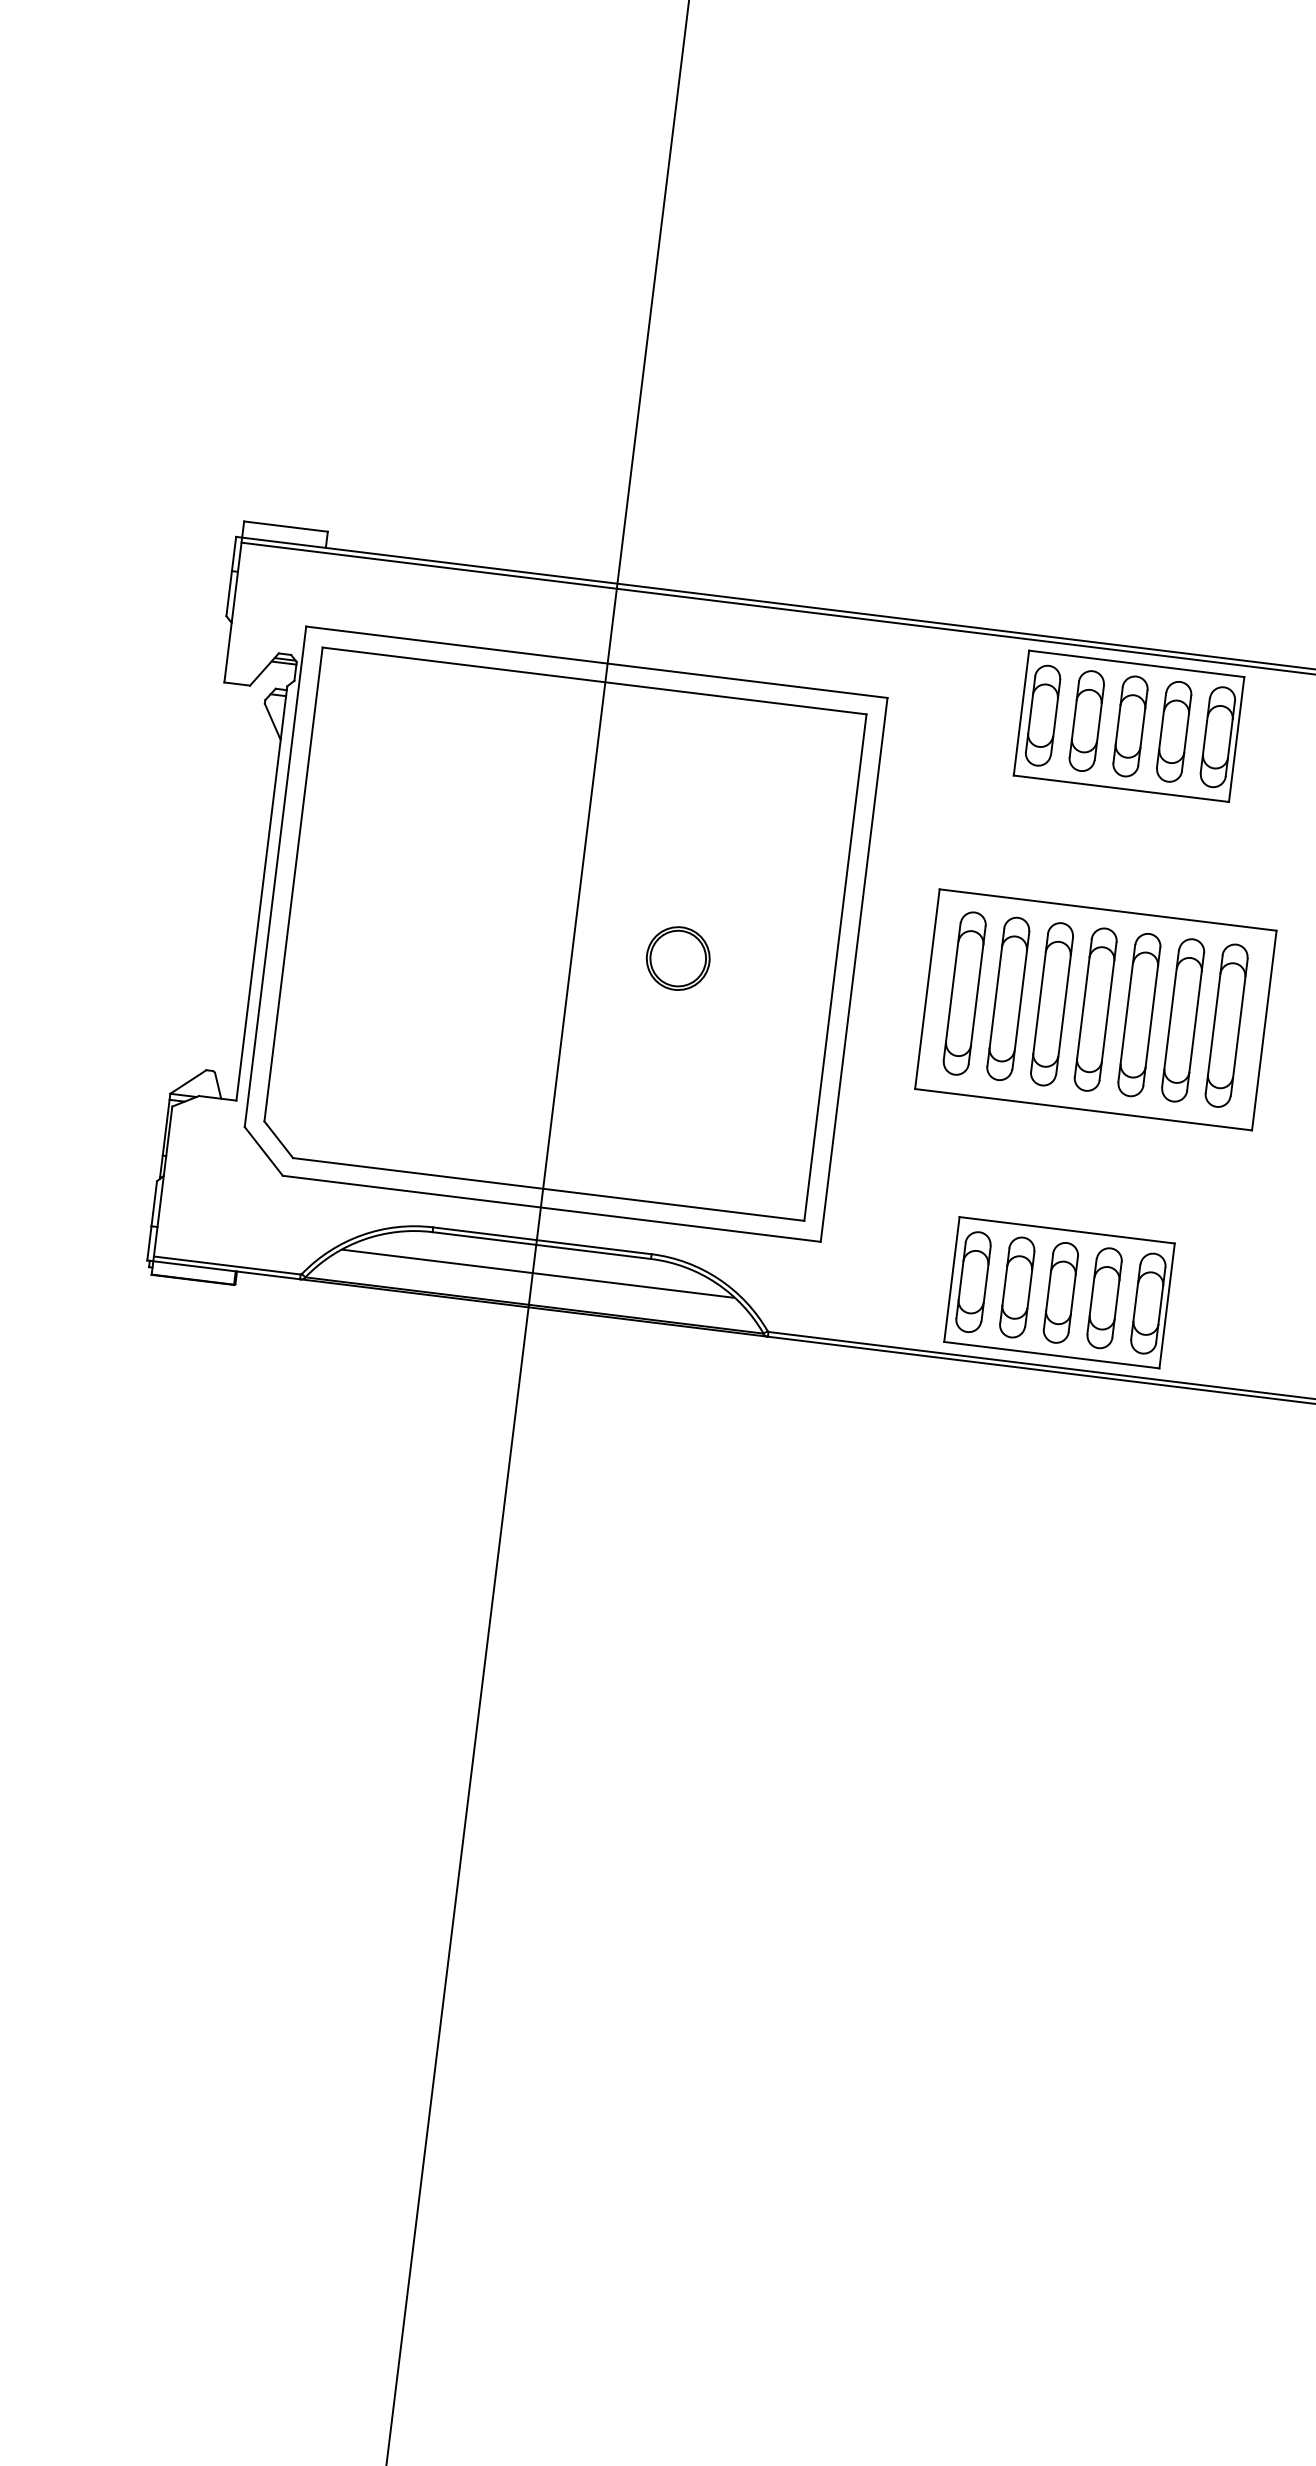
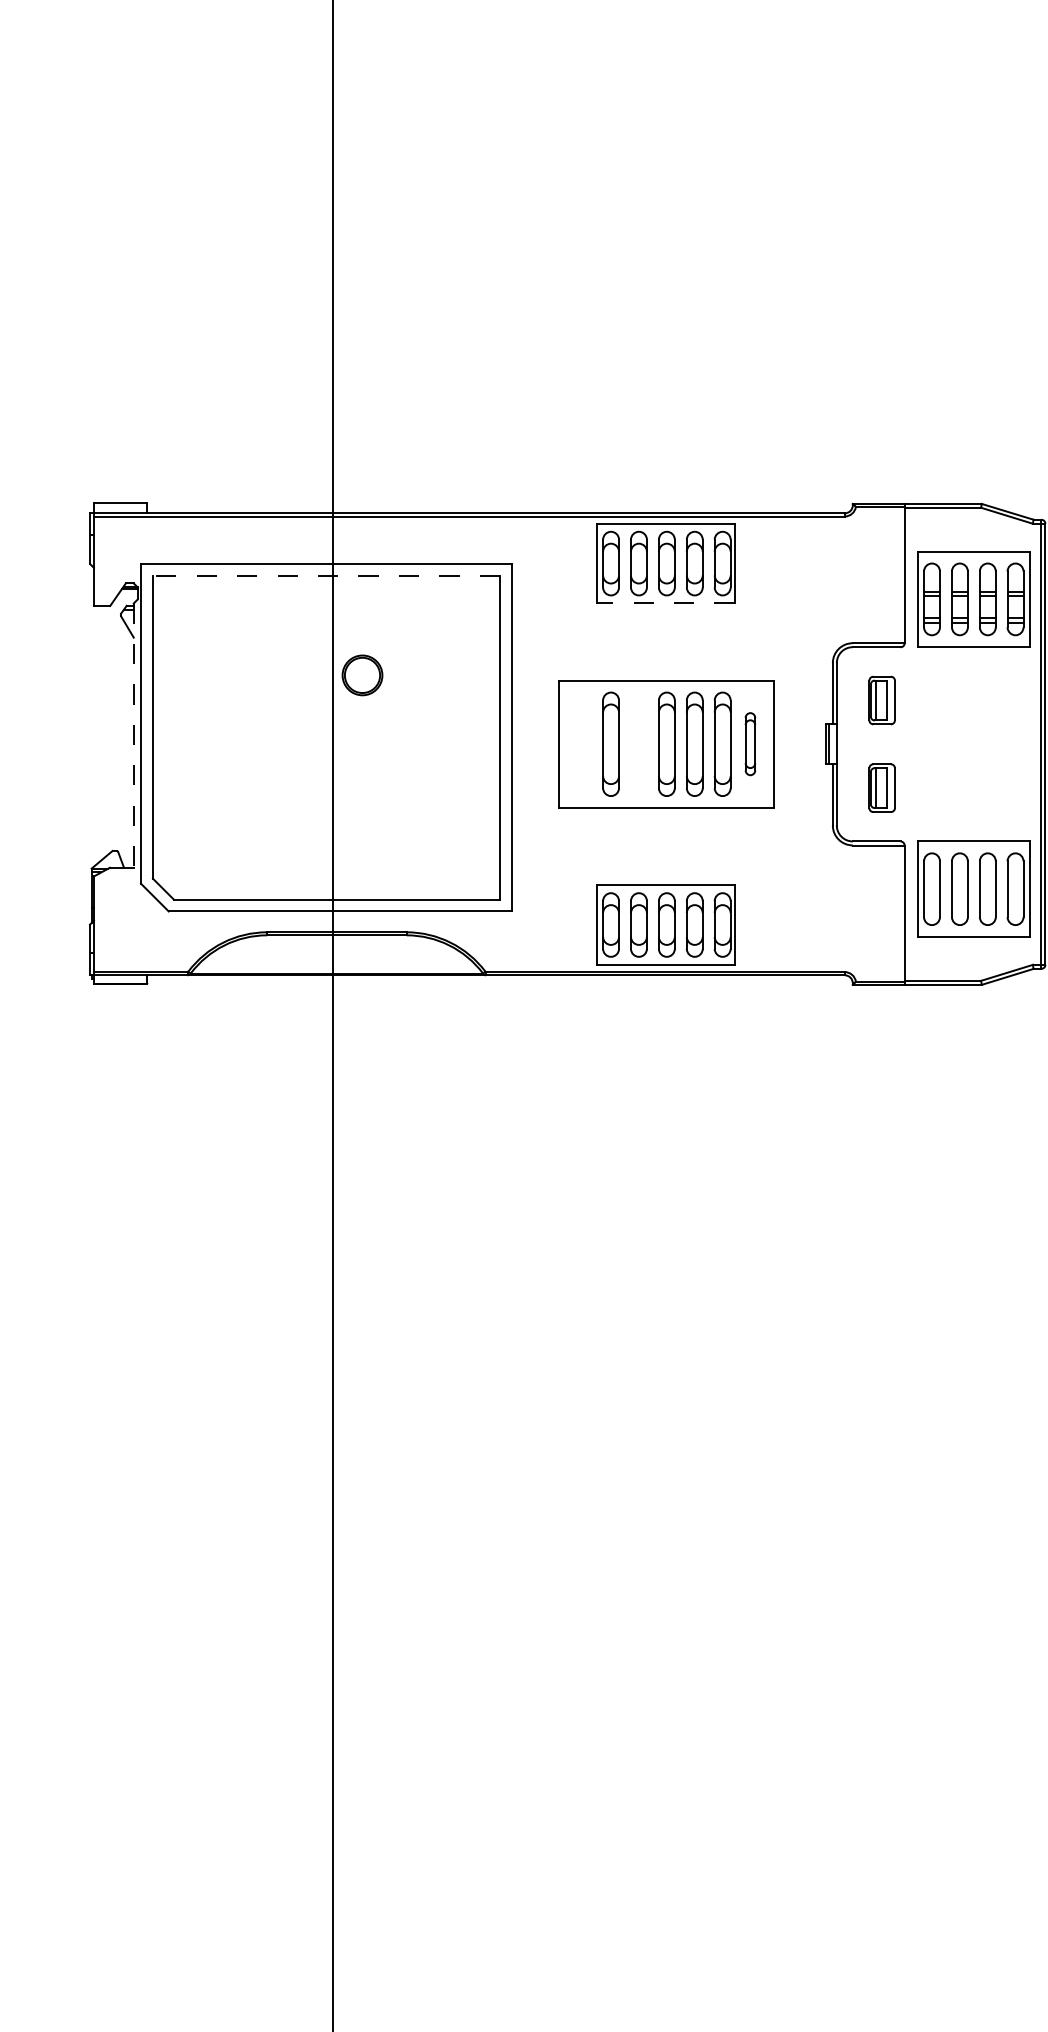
line: (594, 681) -> (326, 576), solid -> dashed
line: (1120, 788) -> (665, 603), solid -> dashed
line: (261, 894) -> (133, 736), solid -> dashed
part: (678, 958) -> (362, 675), moved
part: (965, 992) -> (583, 743), removed
part: (1051, 1002) -> (638, 743), removed
part: (1226, 1024) -> (750, 743), size x0.6
line: (537, 1273) -> (336, 953), removed

